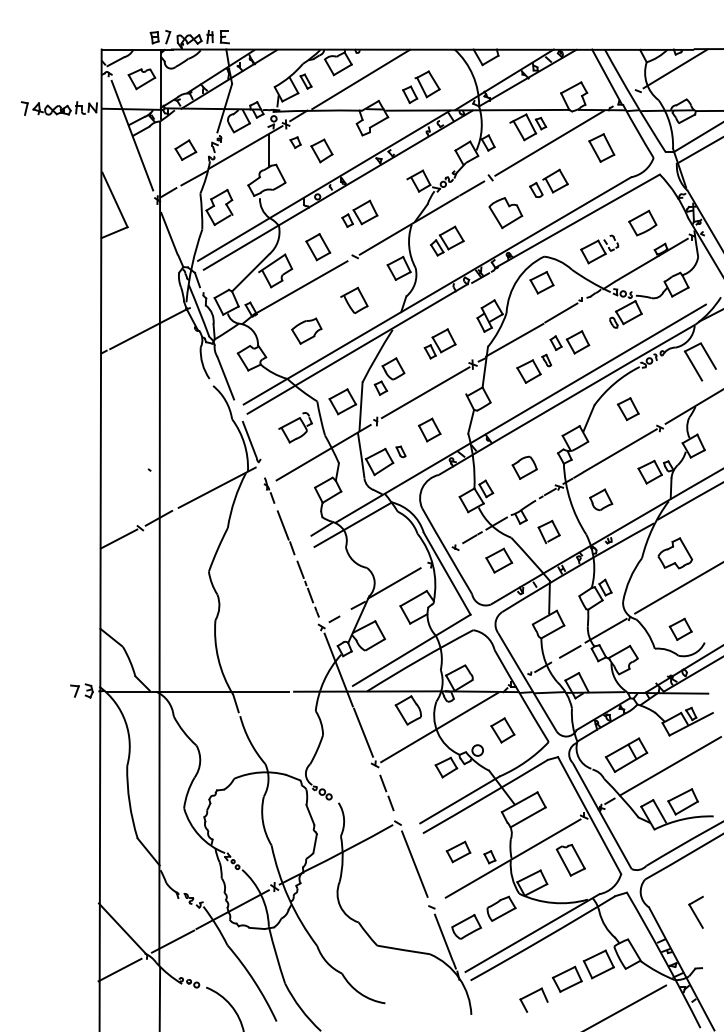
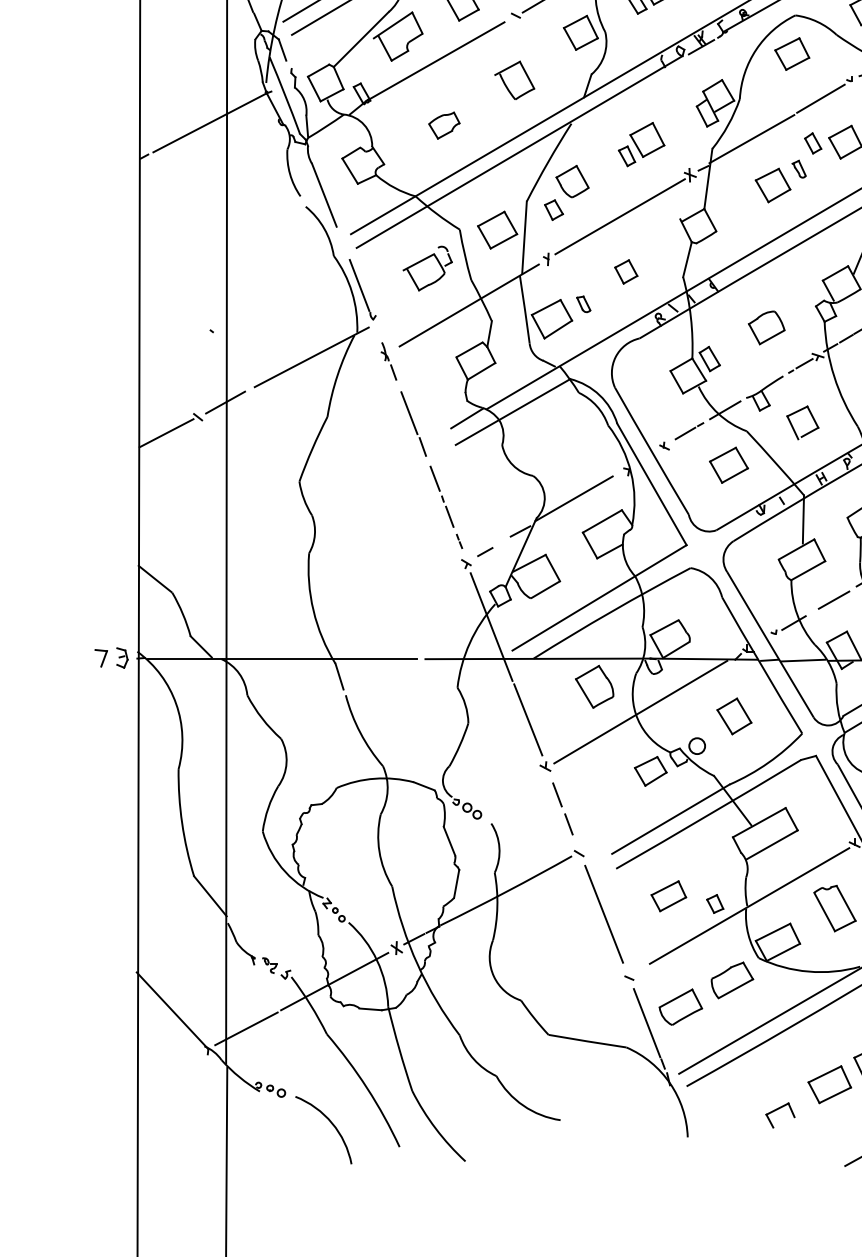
part: (306, 330) -> (443, 124), size x0.7
part: (429, 429) -> (625, 271), size x0.7
line: (119, 969) -> (167, 1070), removed
part: (533, 999) -> (779, 1114), size x0.7

